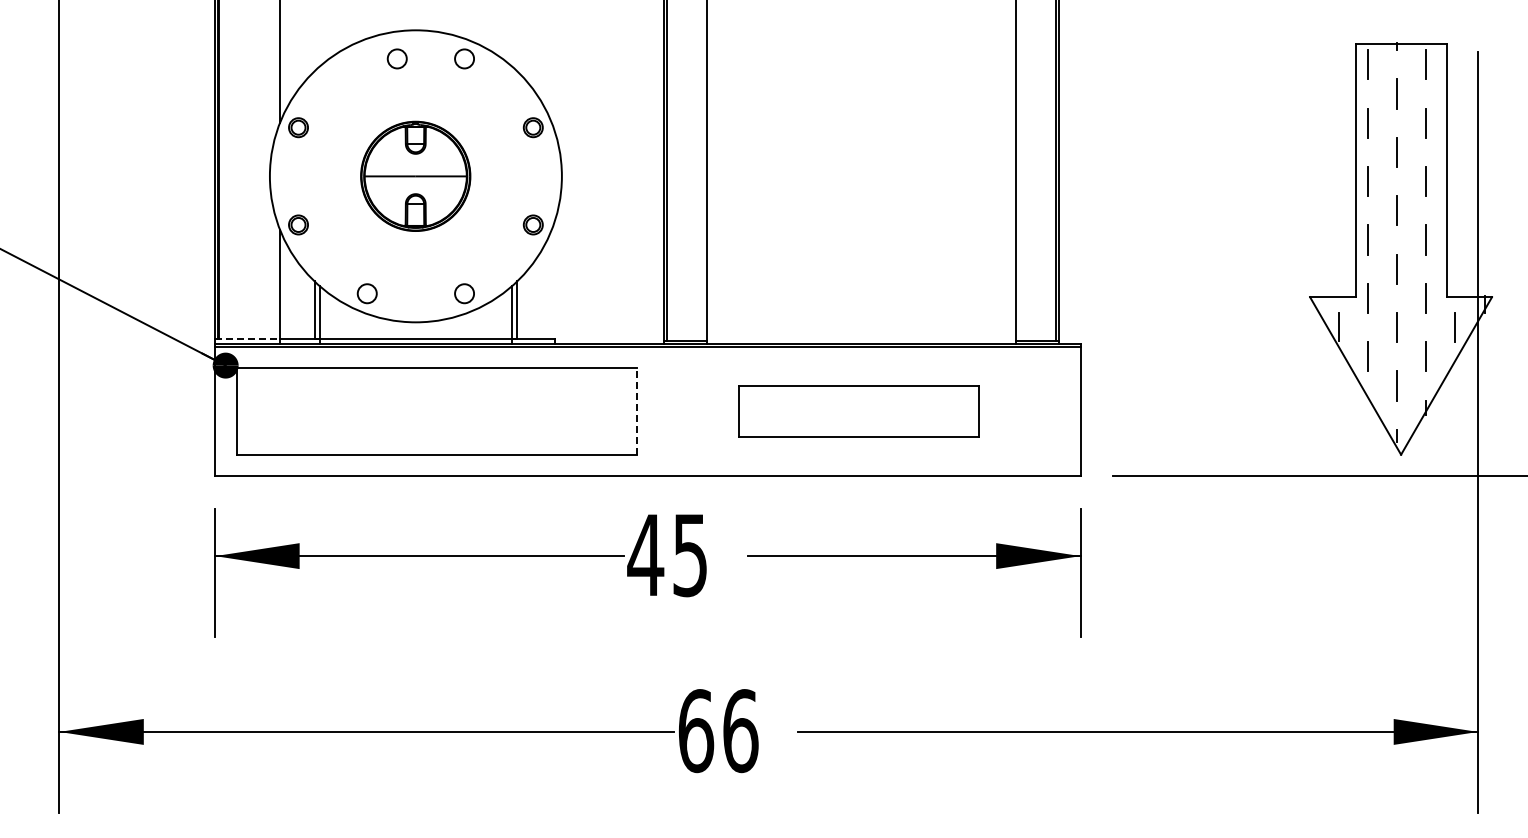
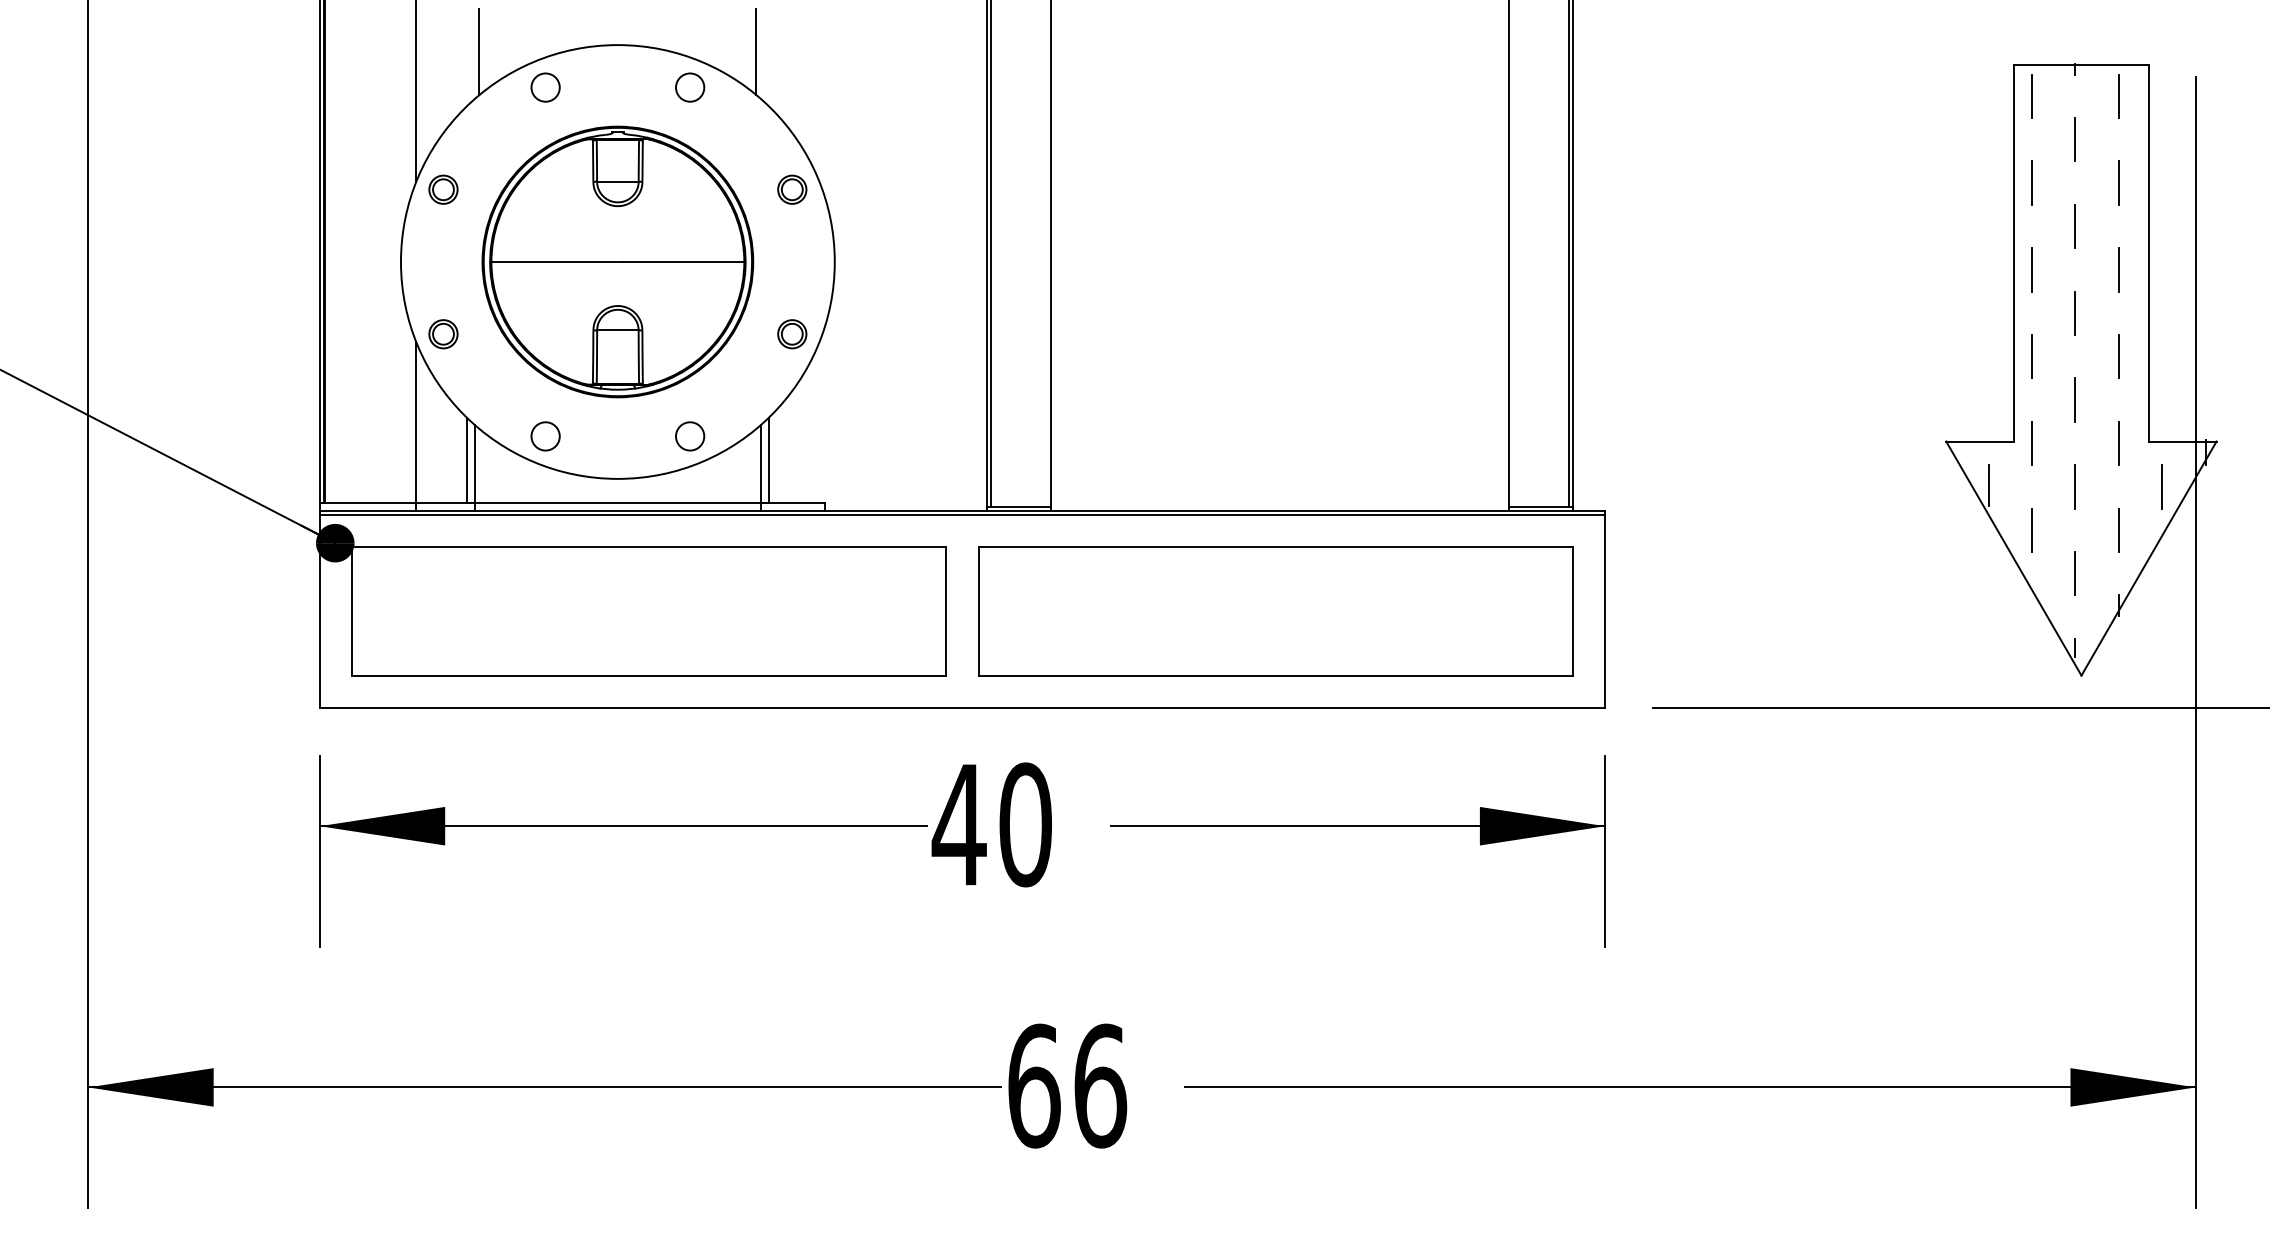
line: (322, 34) -> (479, 51), added
line: (509, 34) -> (756, 51), added
circle: (396, 58) -> (544, 86), moved
part: (415, 176) -> (617, 262), size x1.67
line: (248, 338) -> (369, 502), dashed -> solid
line: (637, 411) -> (947, 611), dashed -> solid
part: (858, 411) -> (1275, 611), size x1.67
text: (690, 555) -> (1025, 825), 45 -> 40

